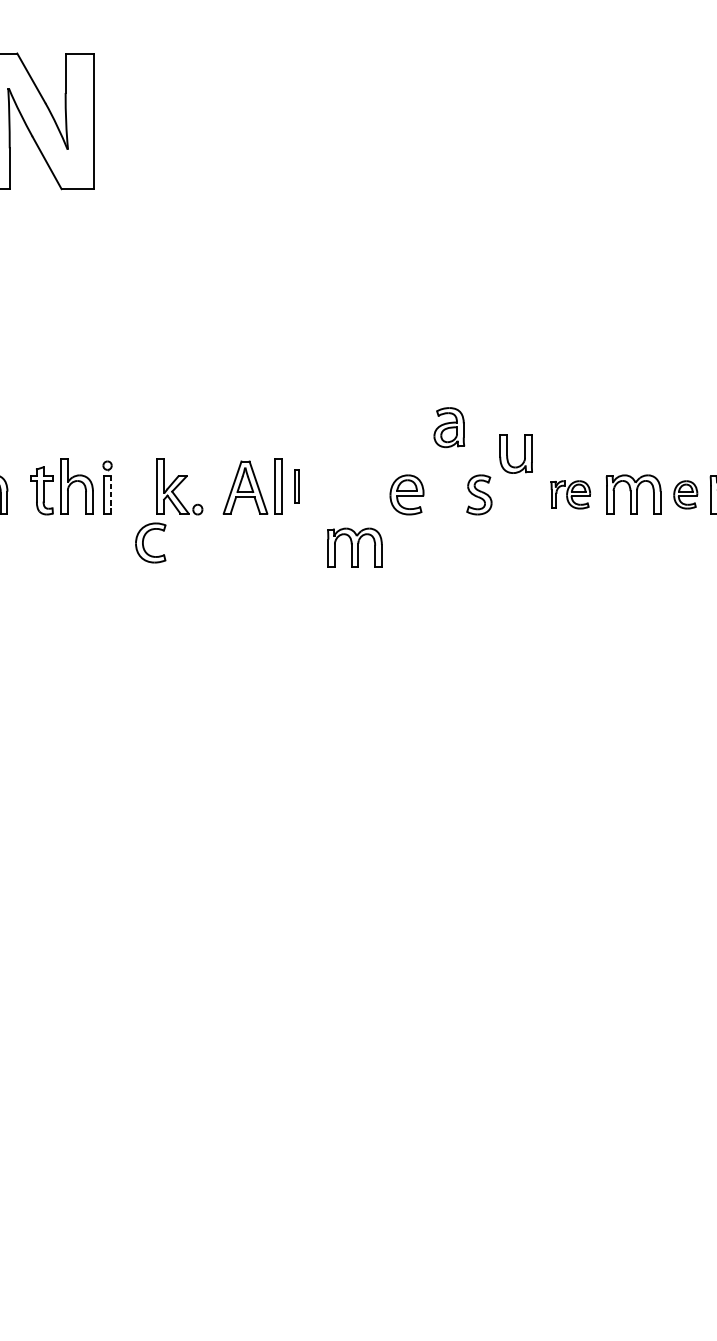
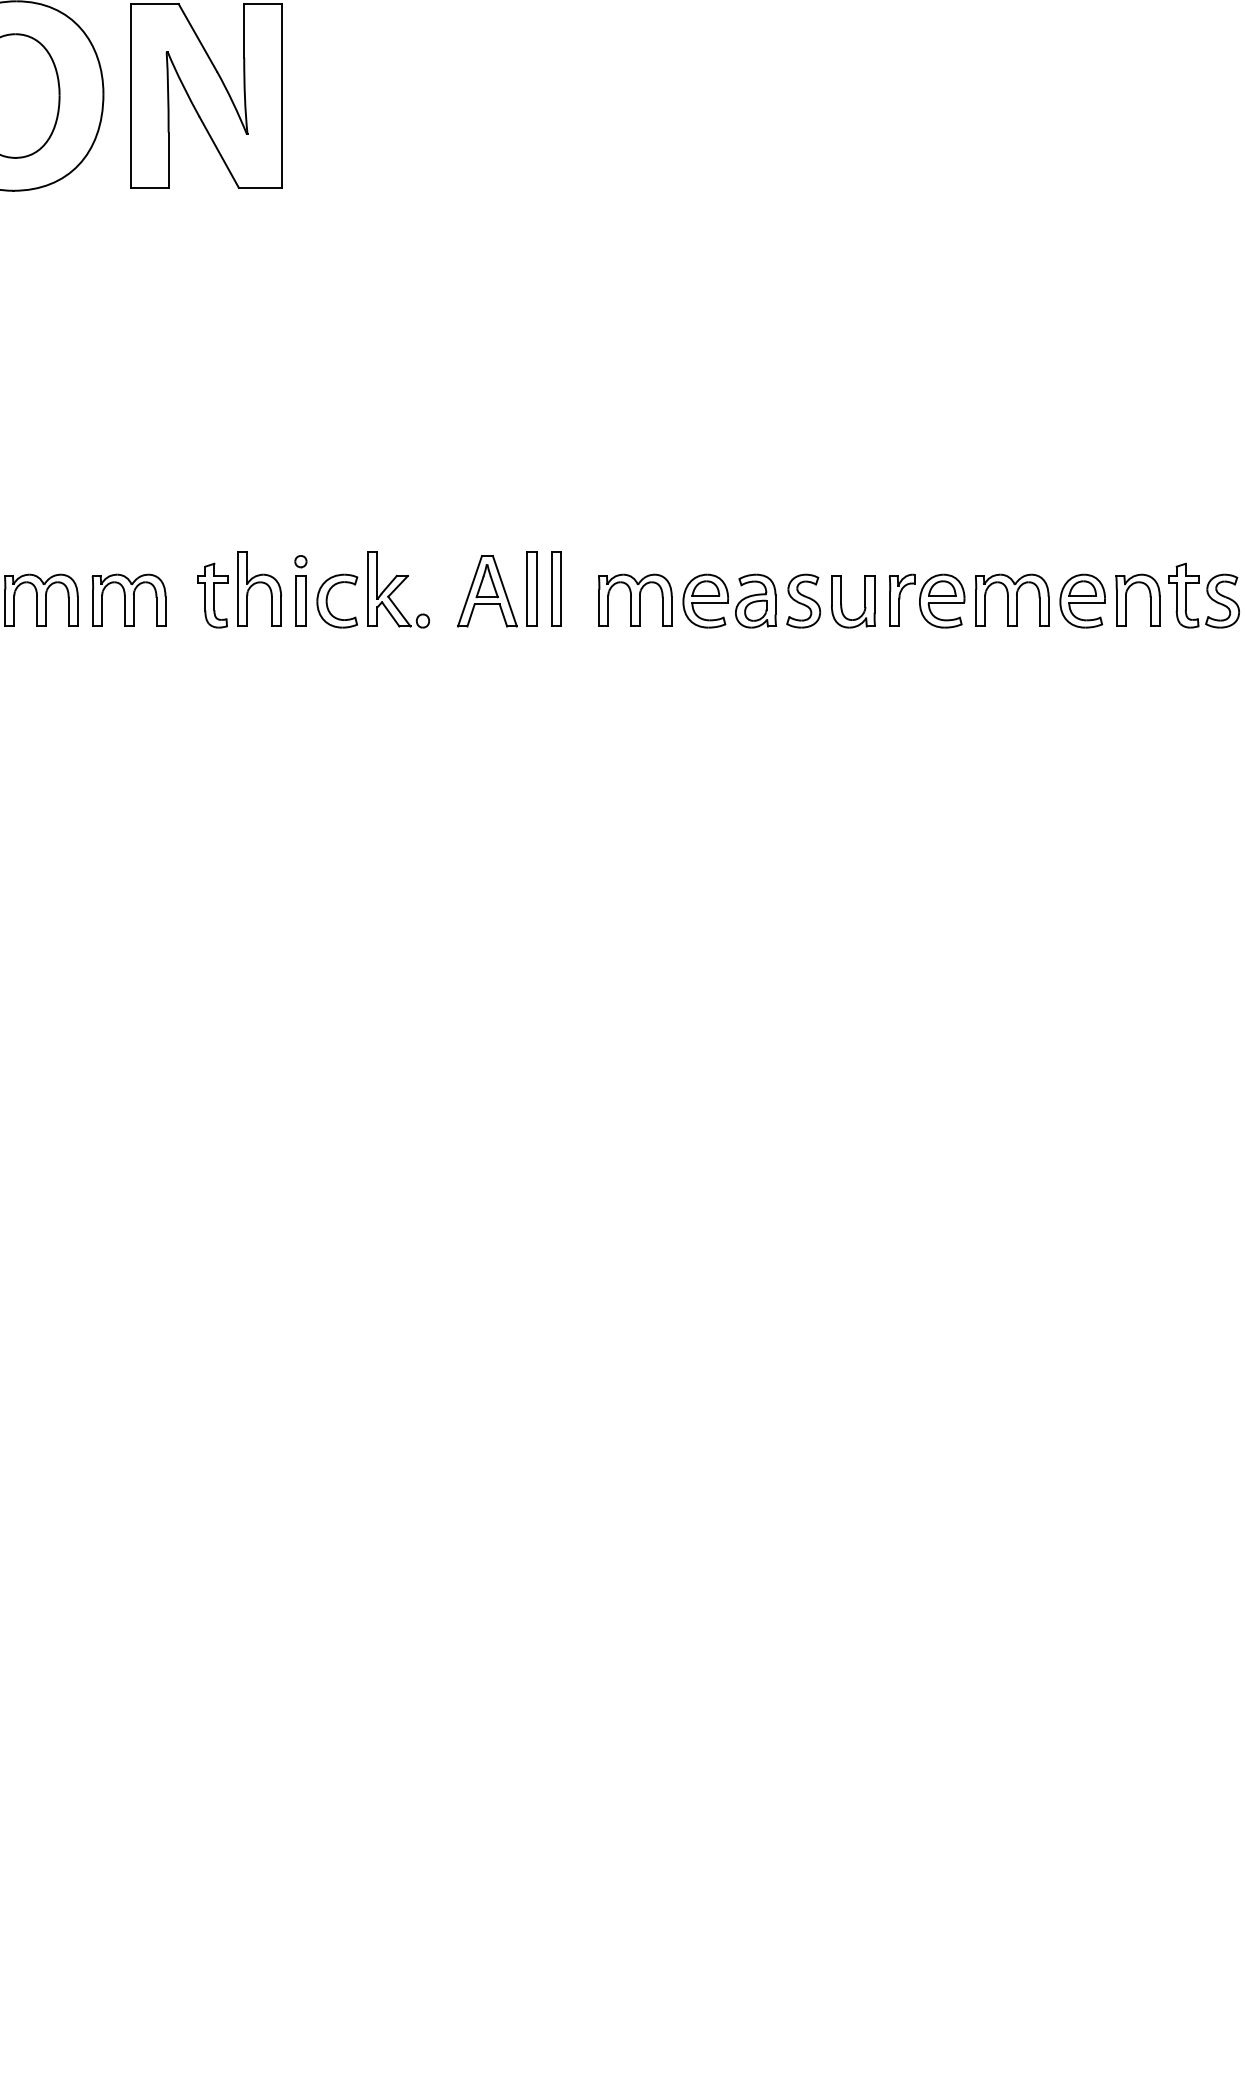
part: (448, 427) -> (755, 600), moved
part: (524, 453) -> (864, 601), moved
part: (296, 485) -> (556, 588), size x1.67
line: (110, 494) -> (305, 600), dashed -> solid
part: (570, 494) -> (927, 600), size x1.43
part: (685, 494) -> (1082, 600), size x1.43
part: (143, 542) -> (327, 600), moved
part: (355, 546) -> (635, 599), moved

